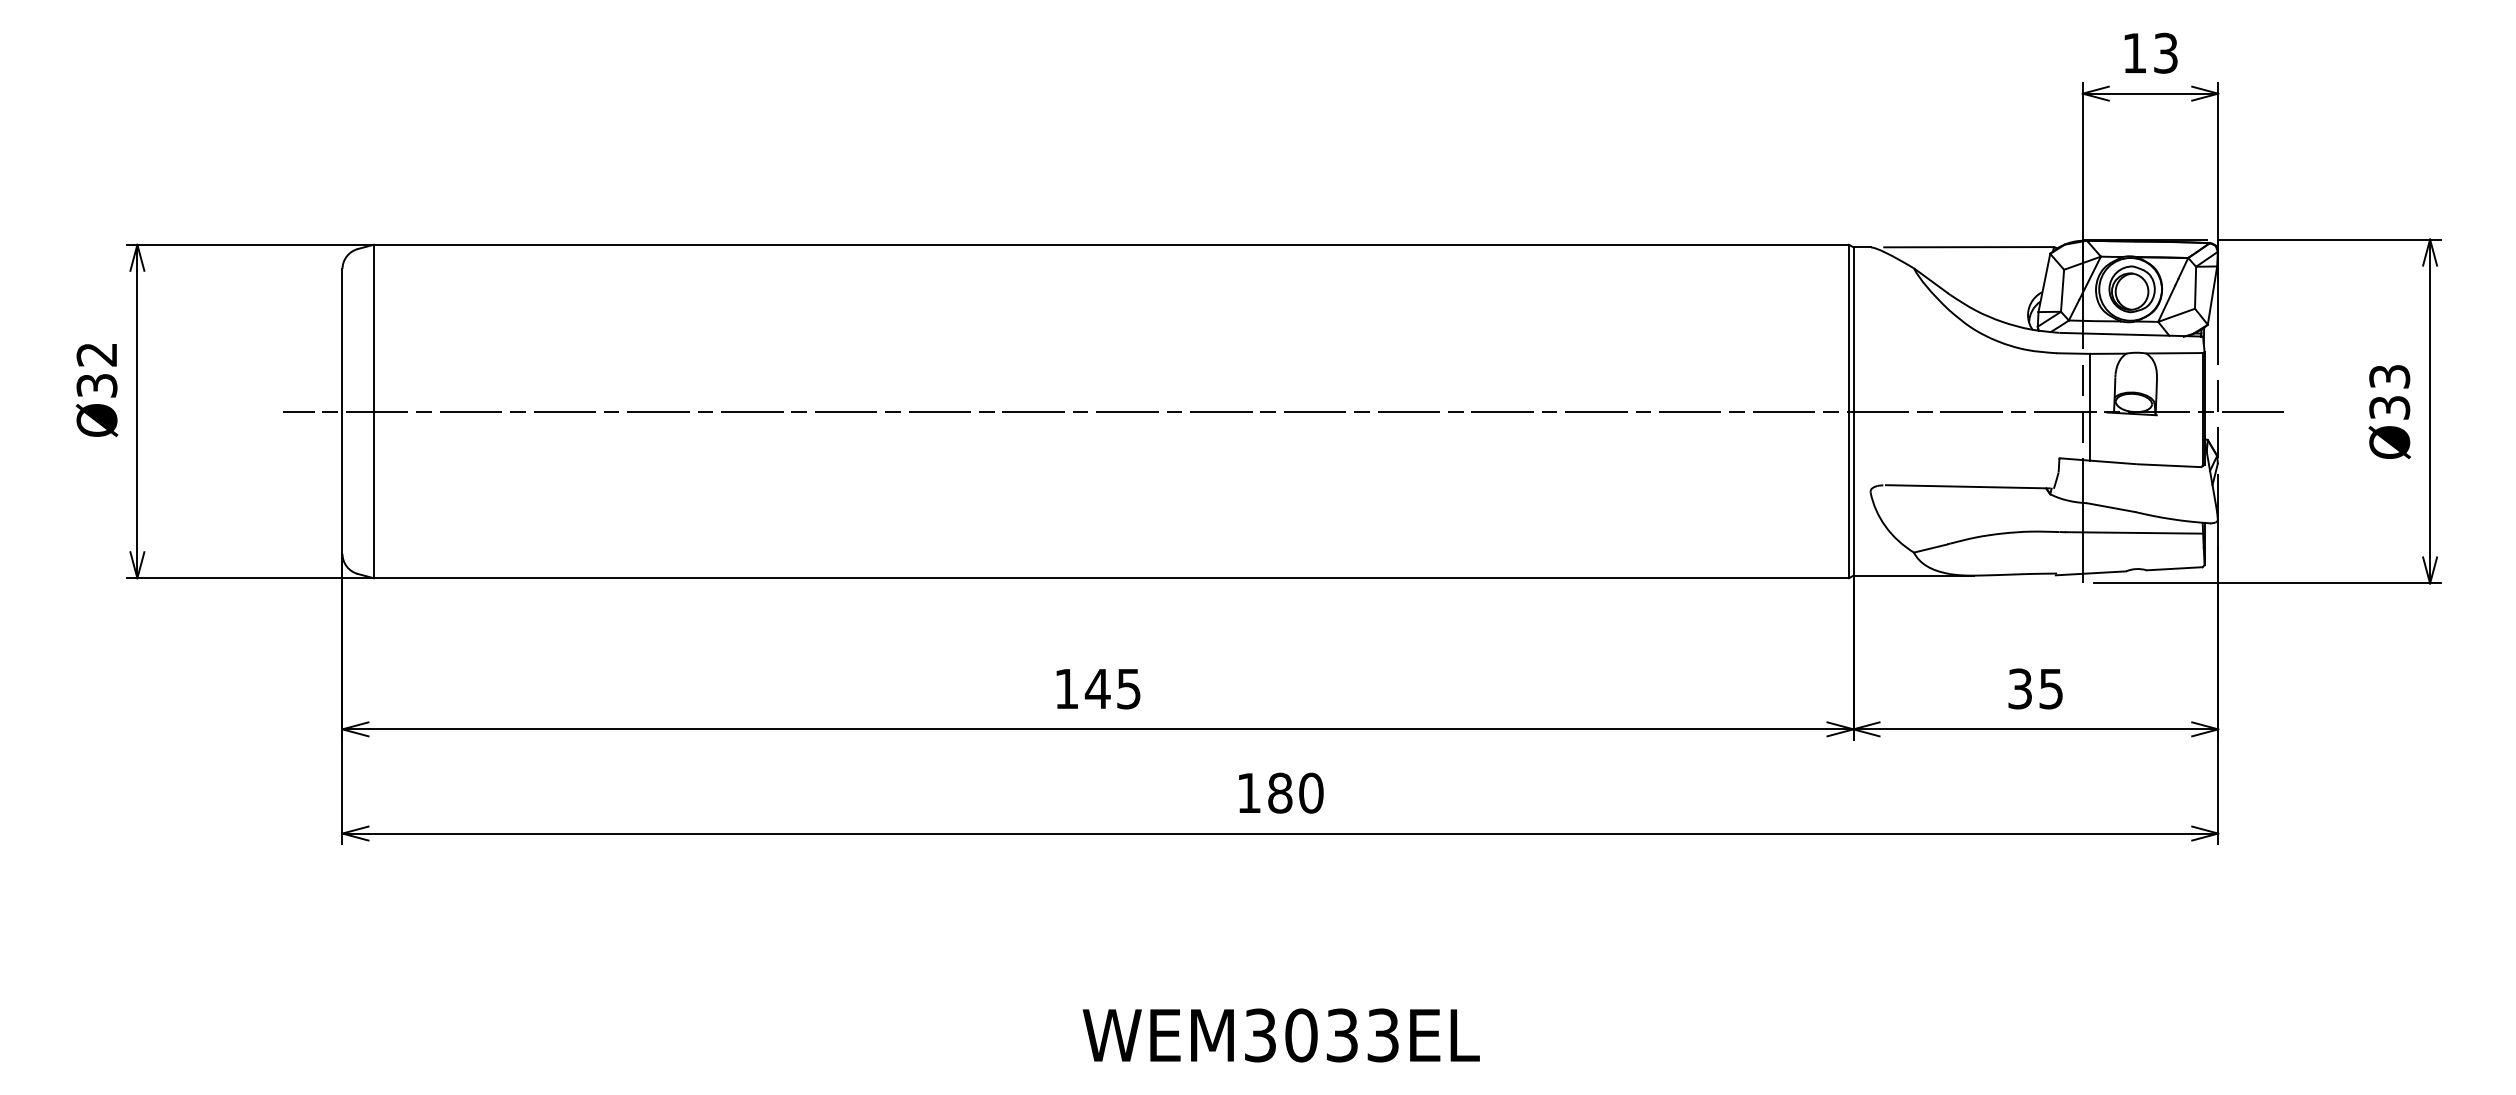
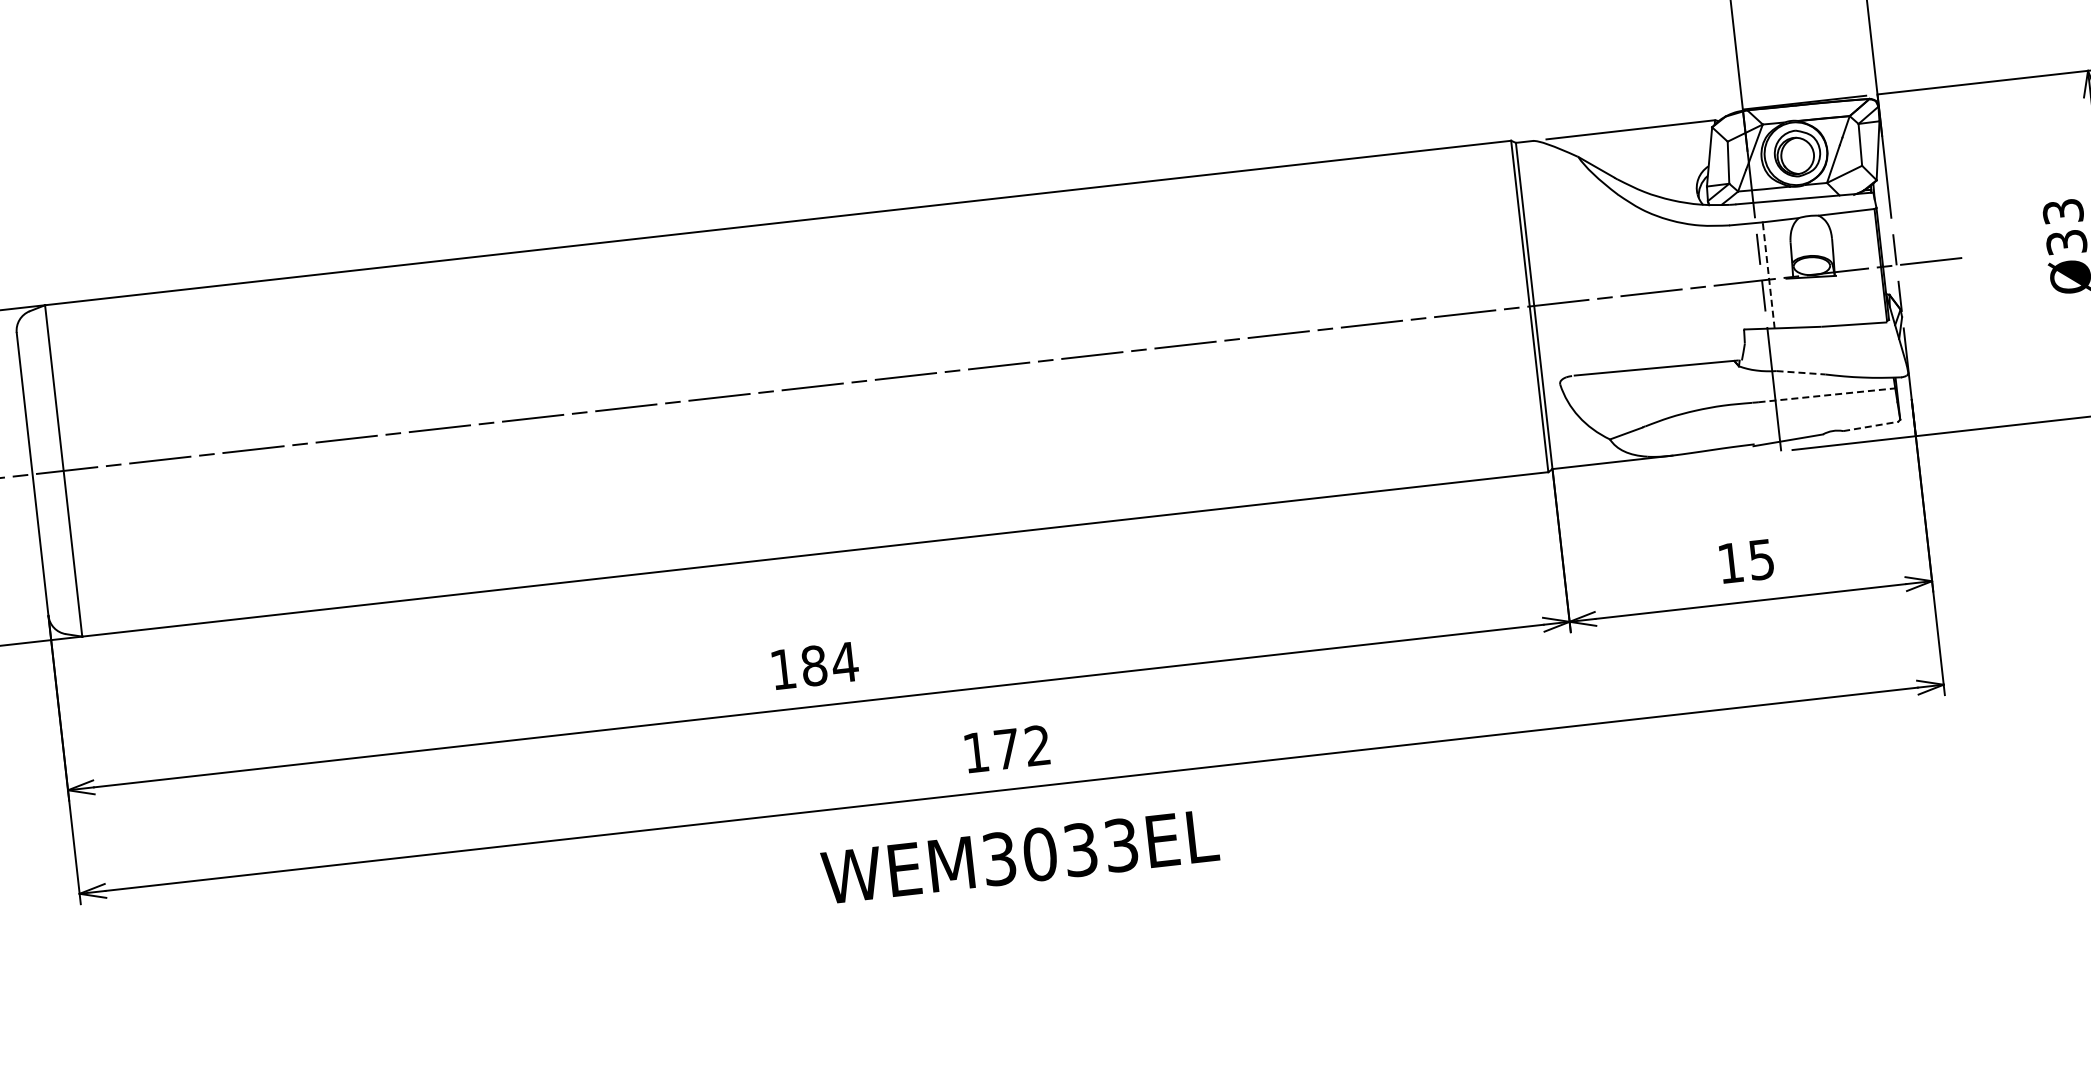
line: (2089, 406) -> (1768, 274), solid -> dashed
line: (2111, 507) -> (1801, 372), solid -> dashed
line: (2134, 532) -> (1826, 394), solid -> dashed
line: (2175, 568) -> (1871, 426), solid -> dashed
text: (1112, 688) -> (828, 663), 145 -> 184
text: (2019, 688) -> (1730, 562), 35 -> 15
text: (1295, 792) -> (1022, 746), 180 -> 172
text: (1280, 1035) -> (1019, 856), moved

